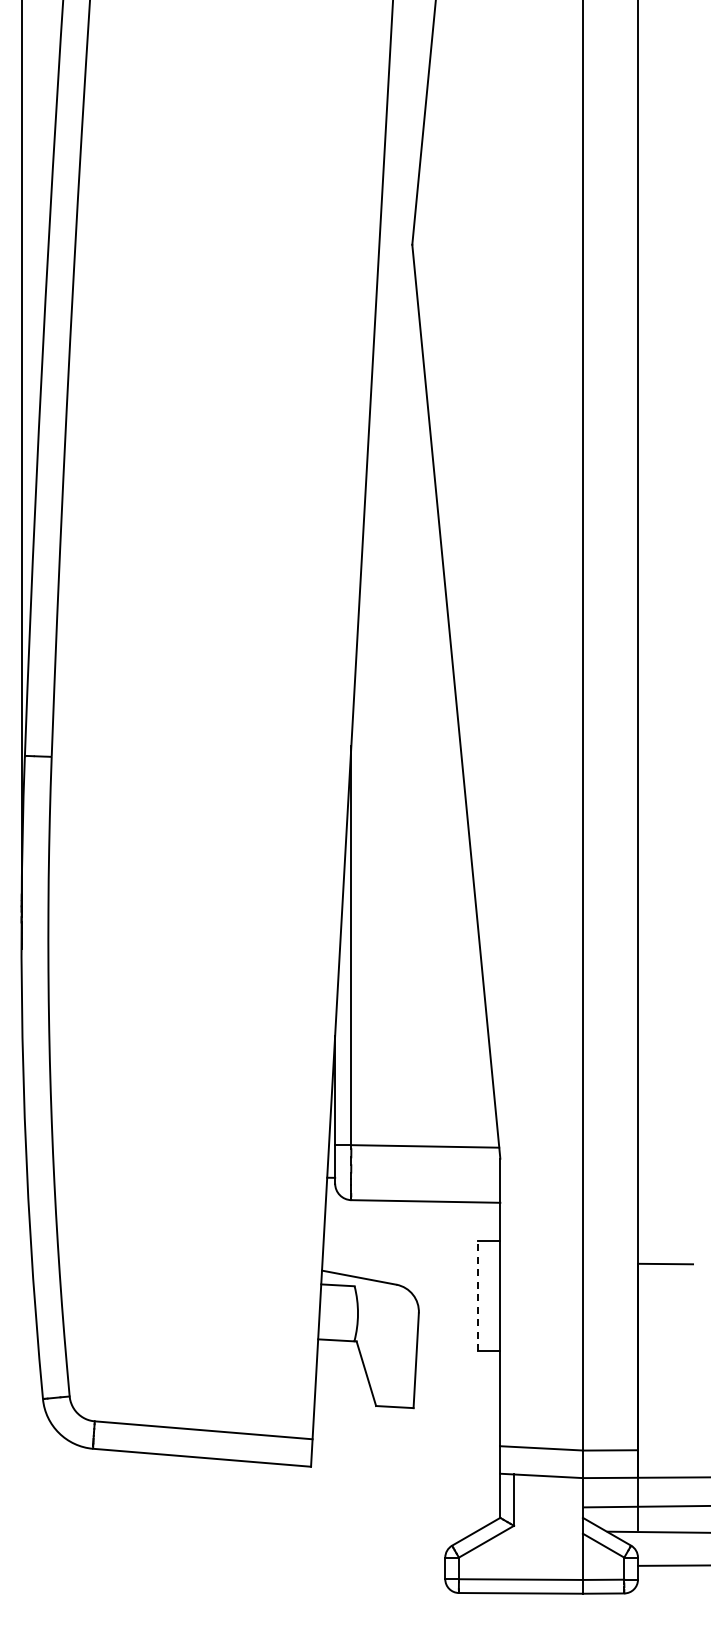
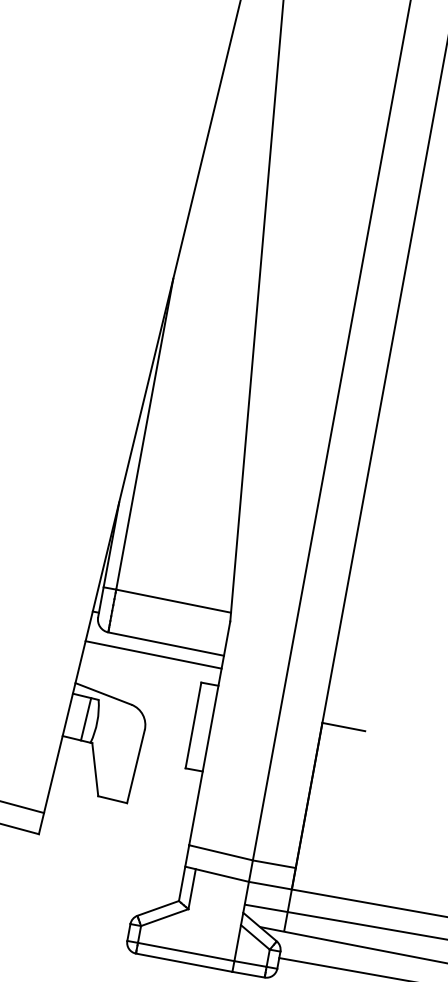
line: (412, 1217) -> (153, 654), added
line: (478, 1295) -> (193, 724), dashed -> solid
line: (342, 1312) -> (85, 718), added

